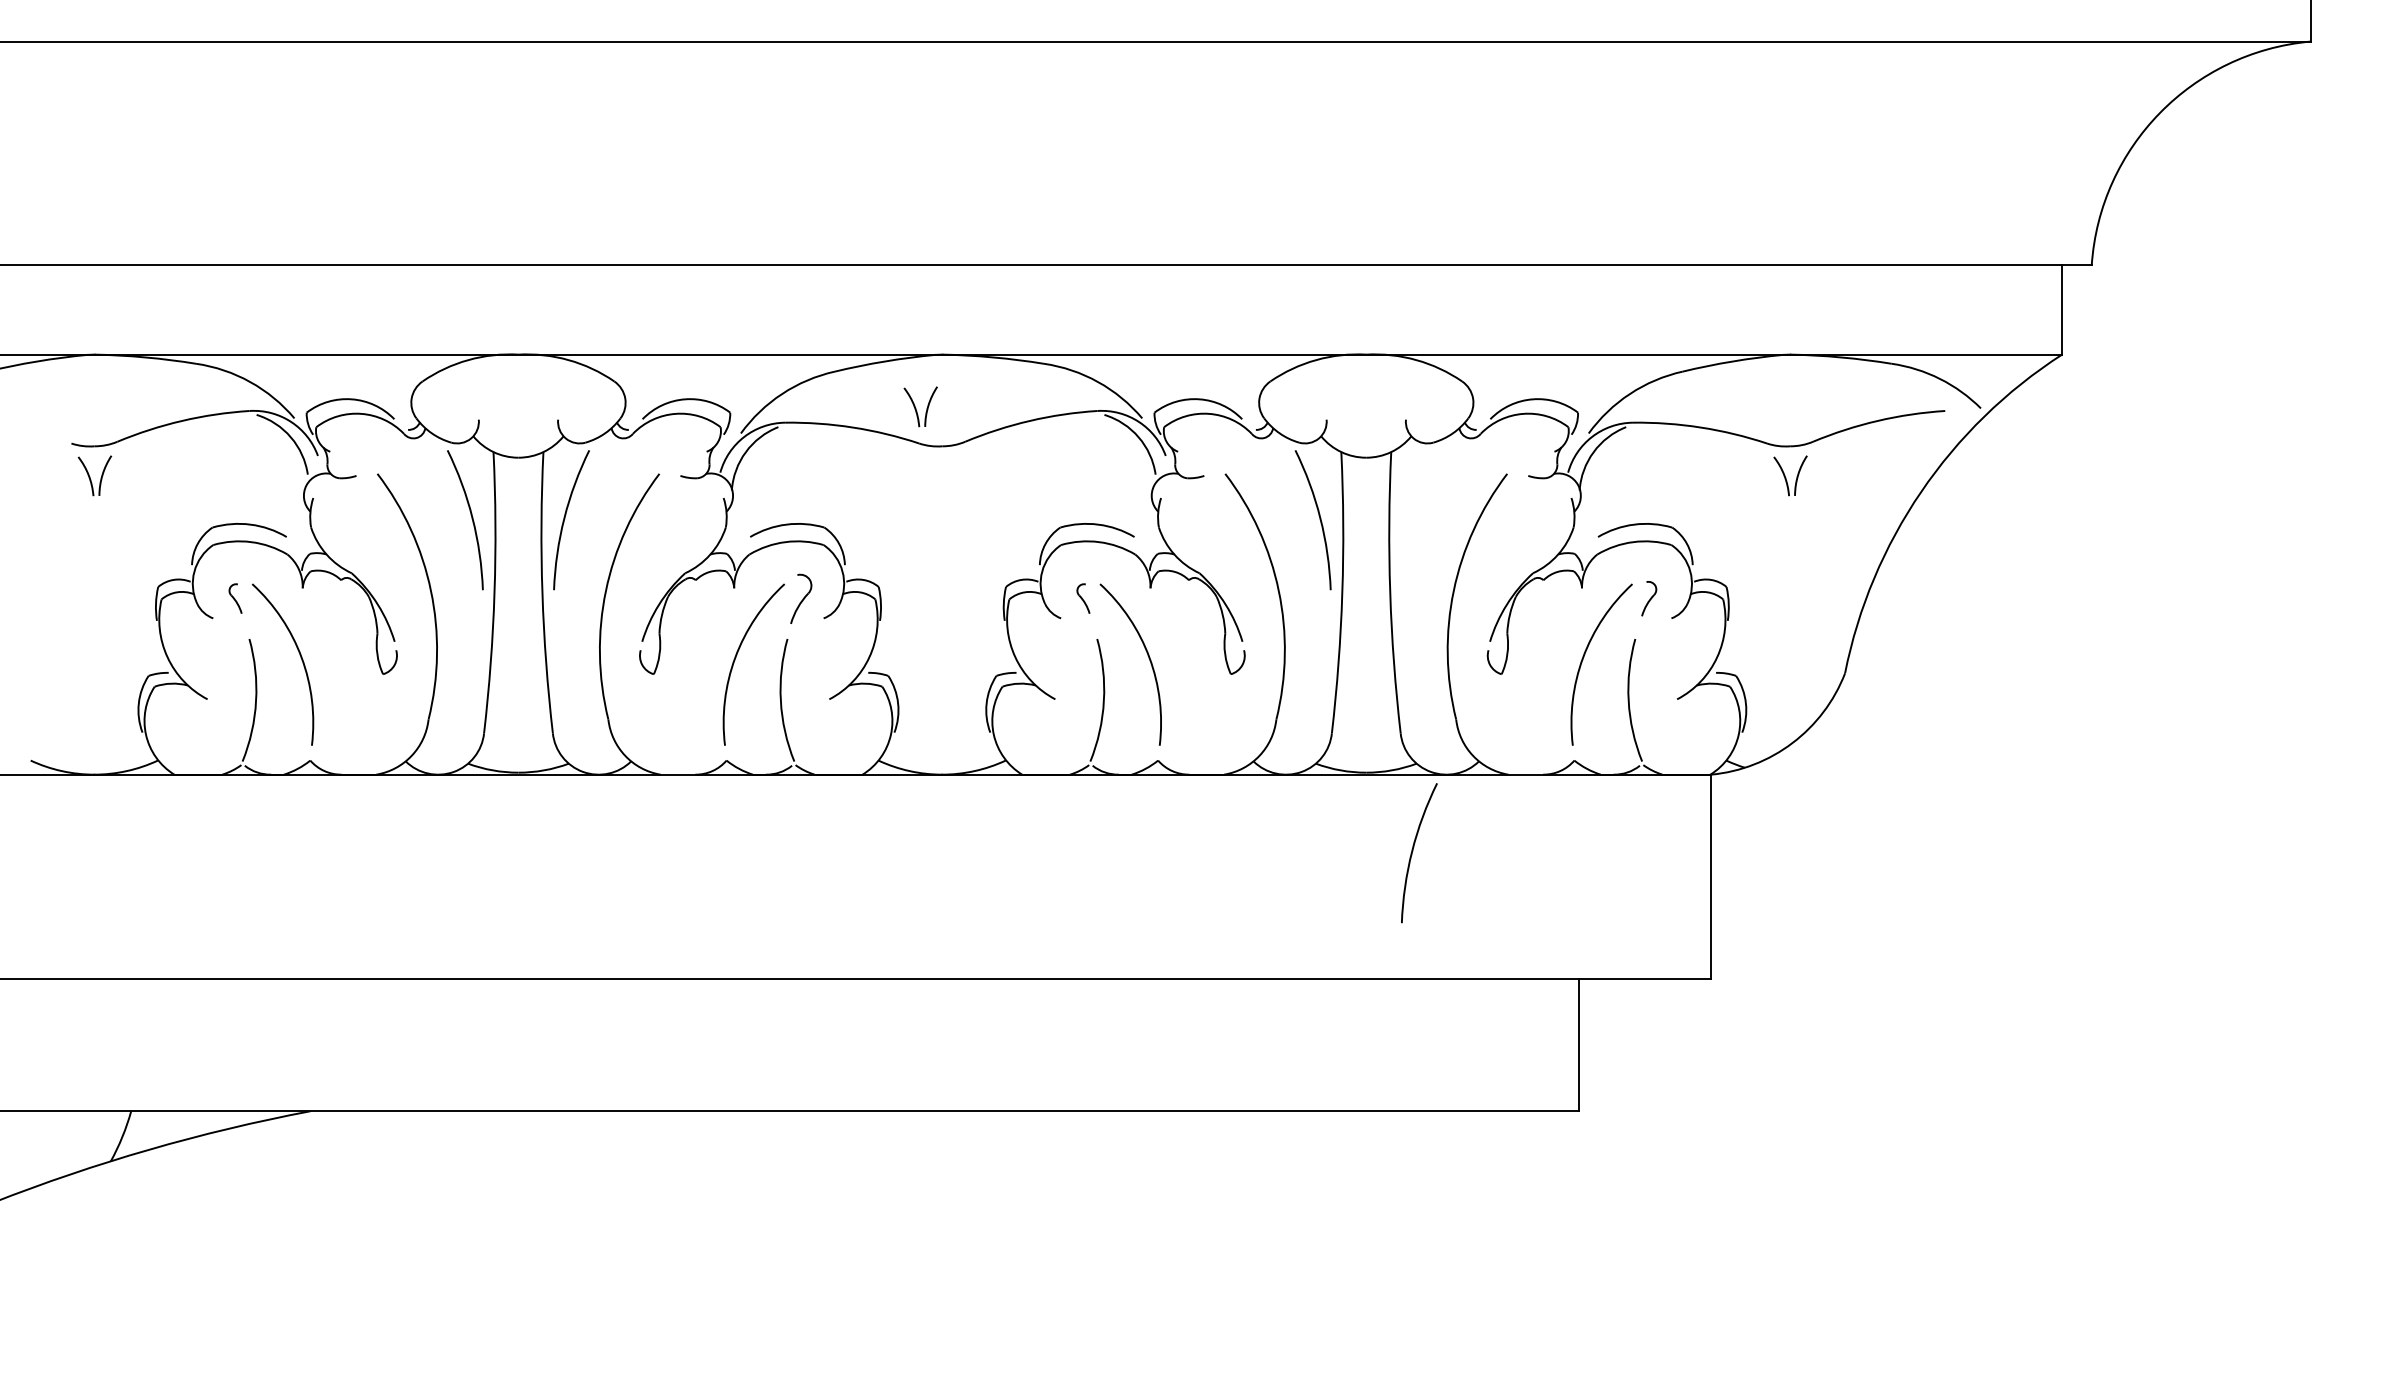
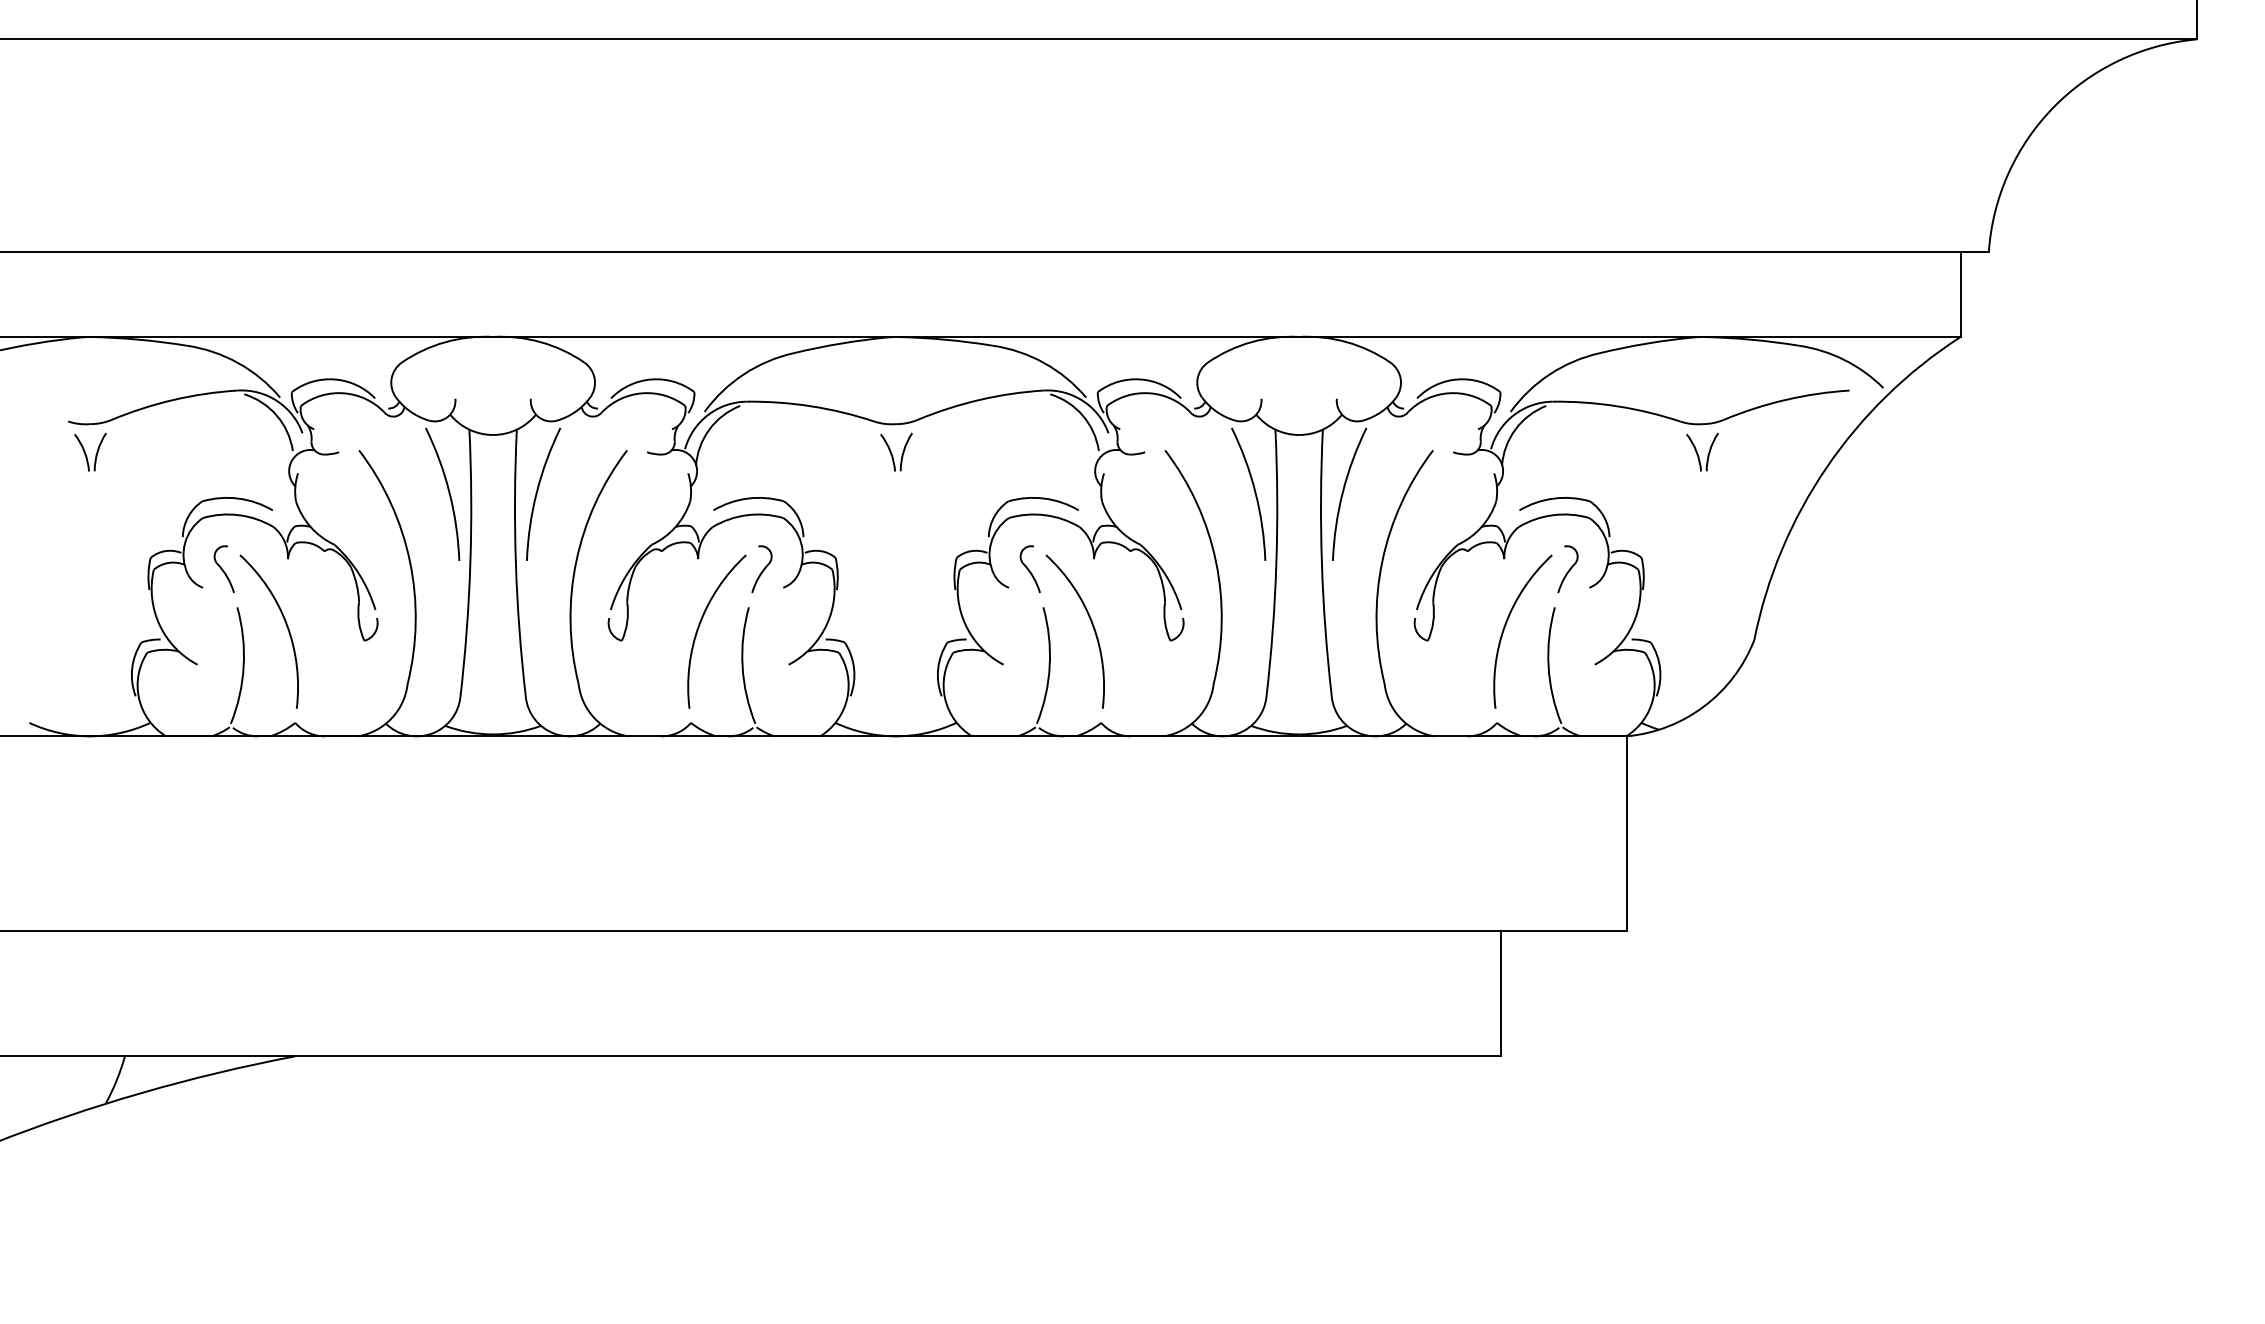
part: (920, 406) -> (896, 451), moved
part: (235, 598) -> (224, 568), size x1.67
part: (1083, 598) -> (1030, 568), size x1.67
part: (1649, 598) -> (1568, 568), size x1.43
arc: (1413, 851) -> (1344, 492), moved

